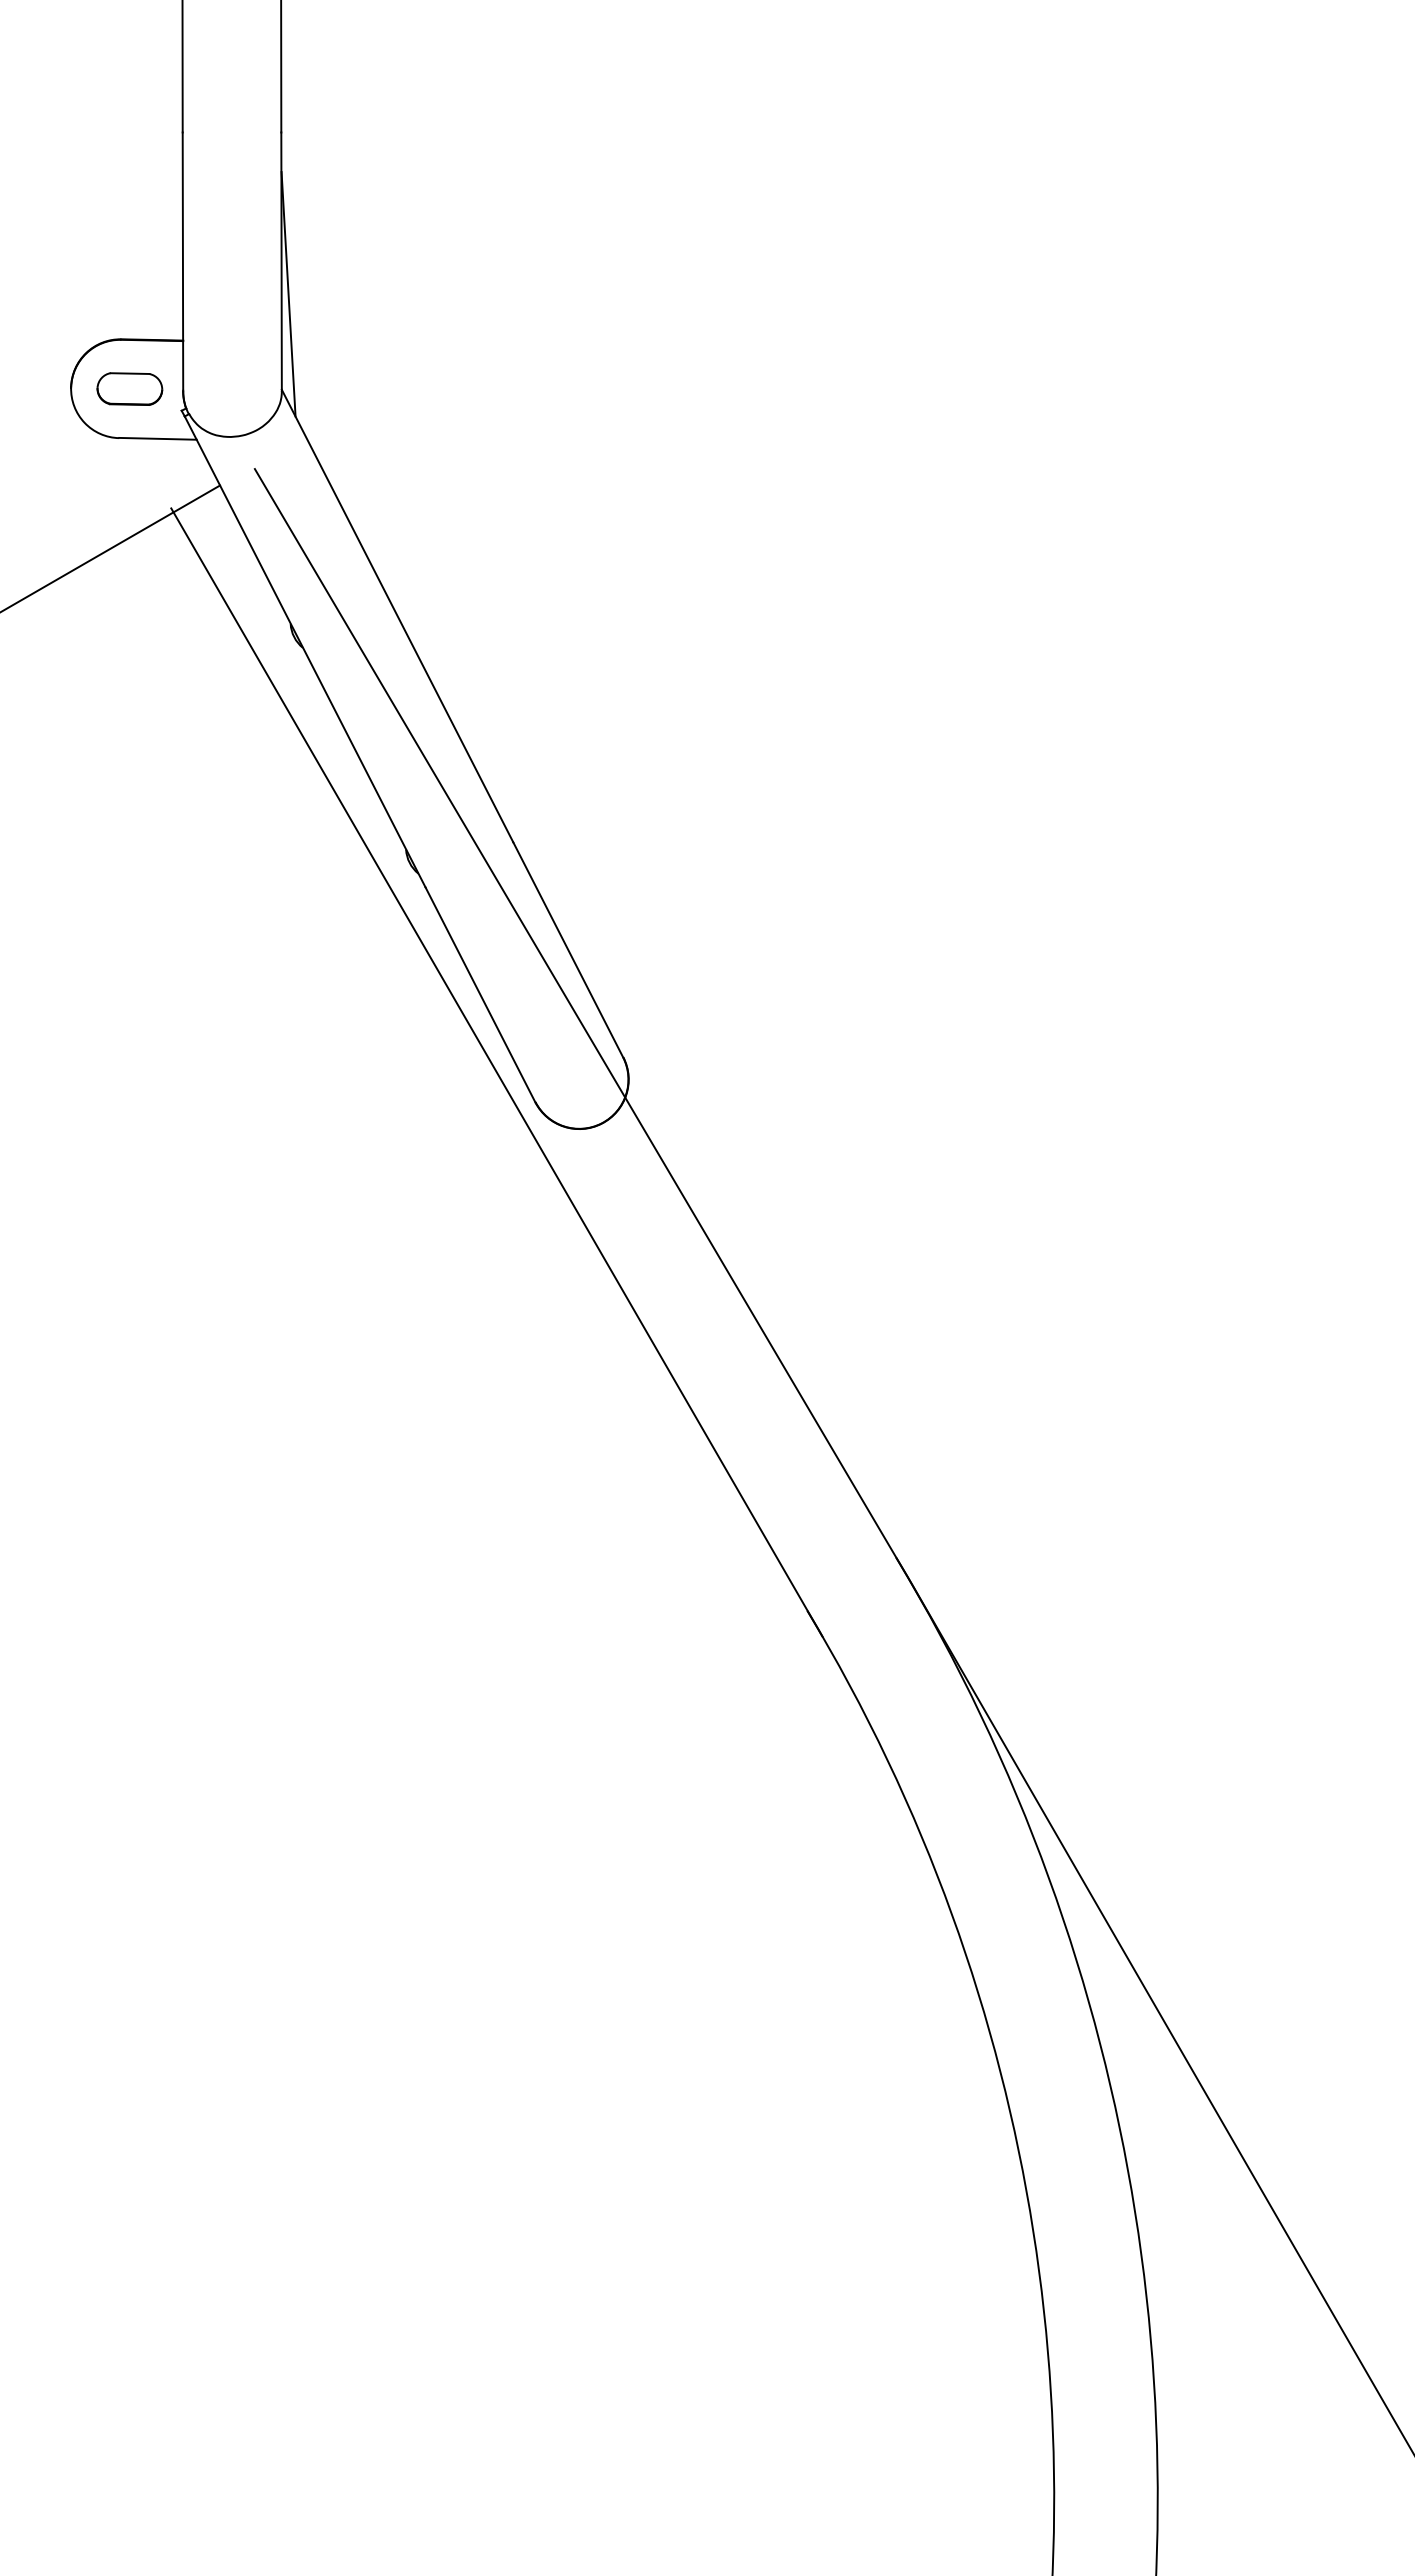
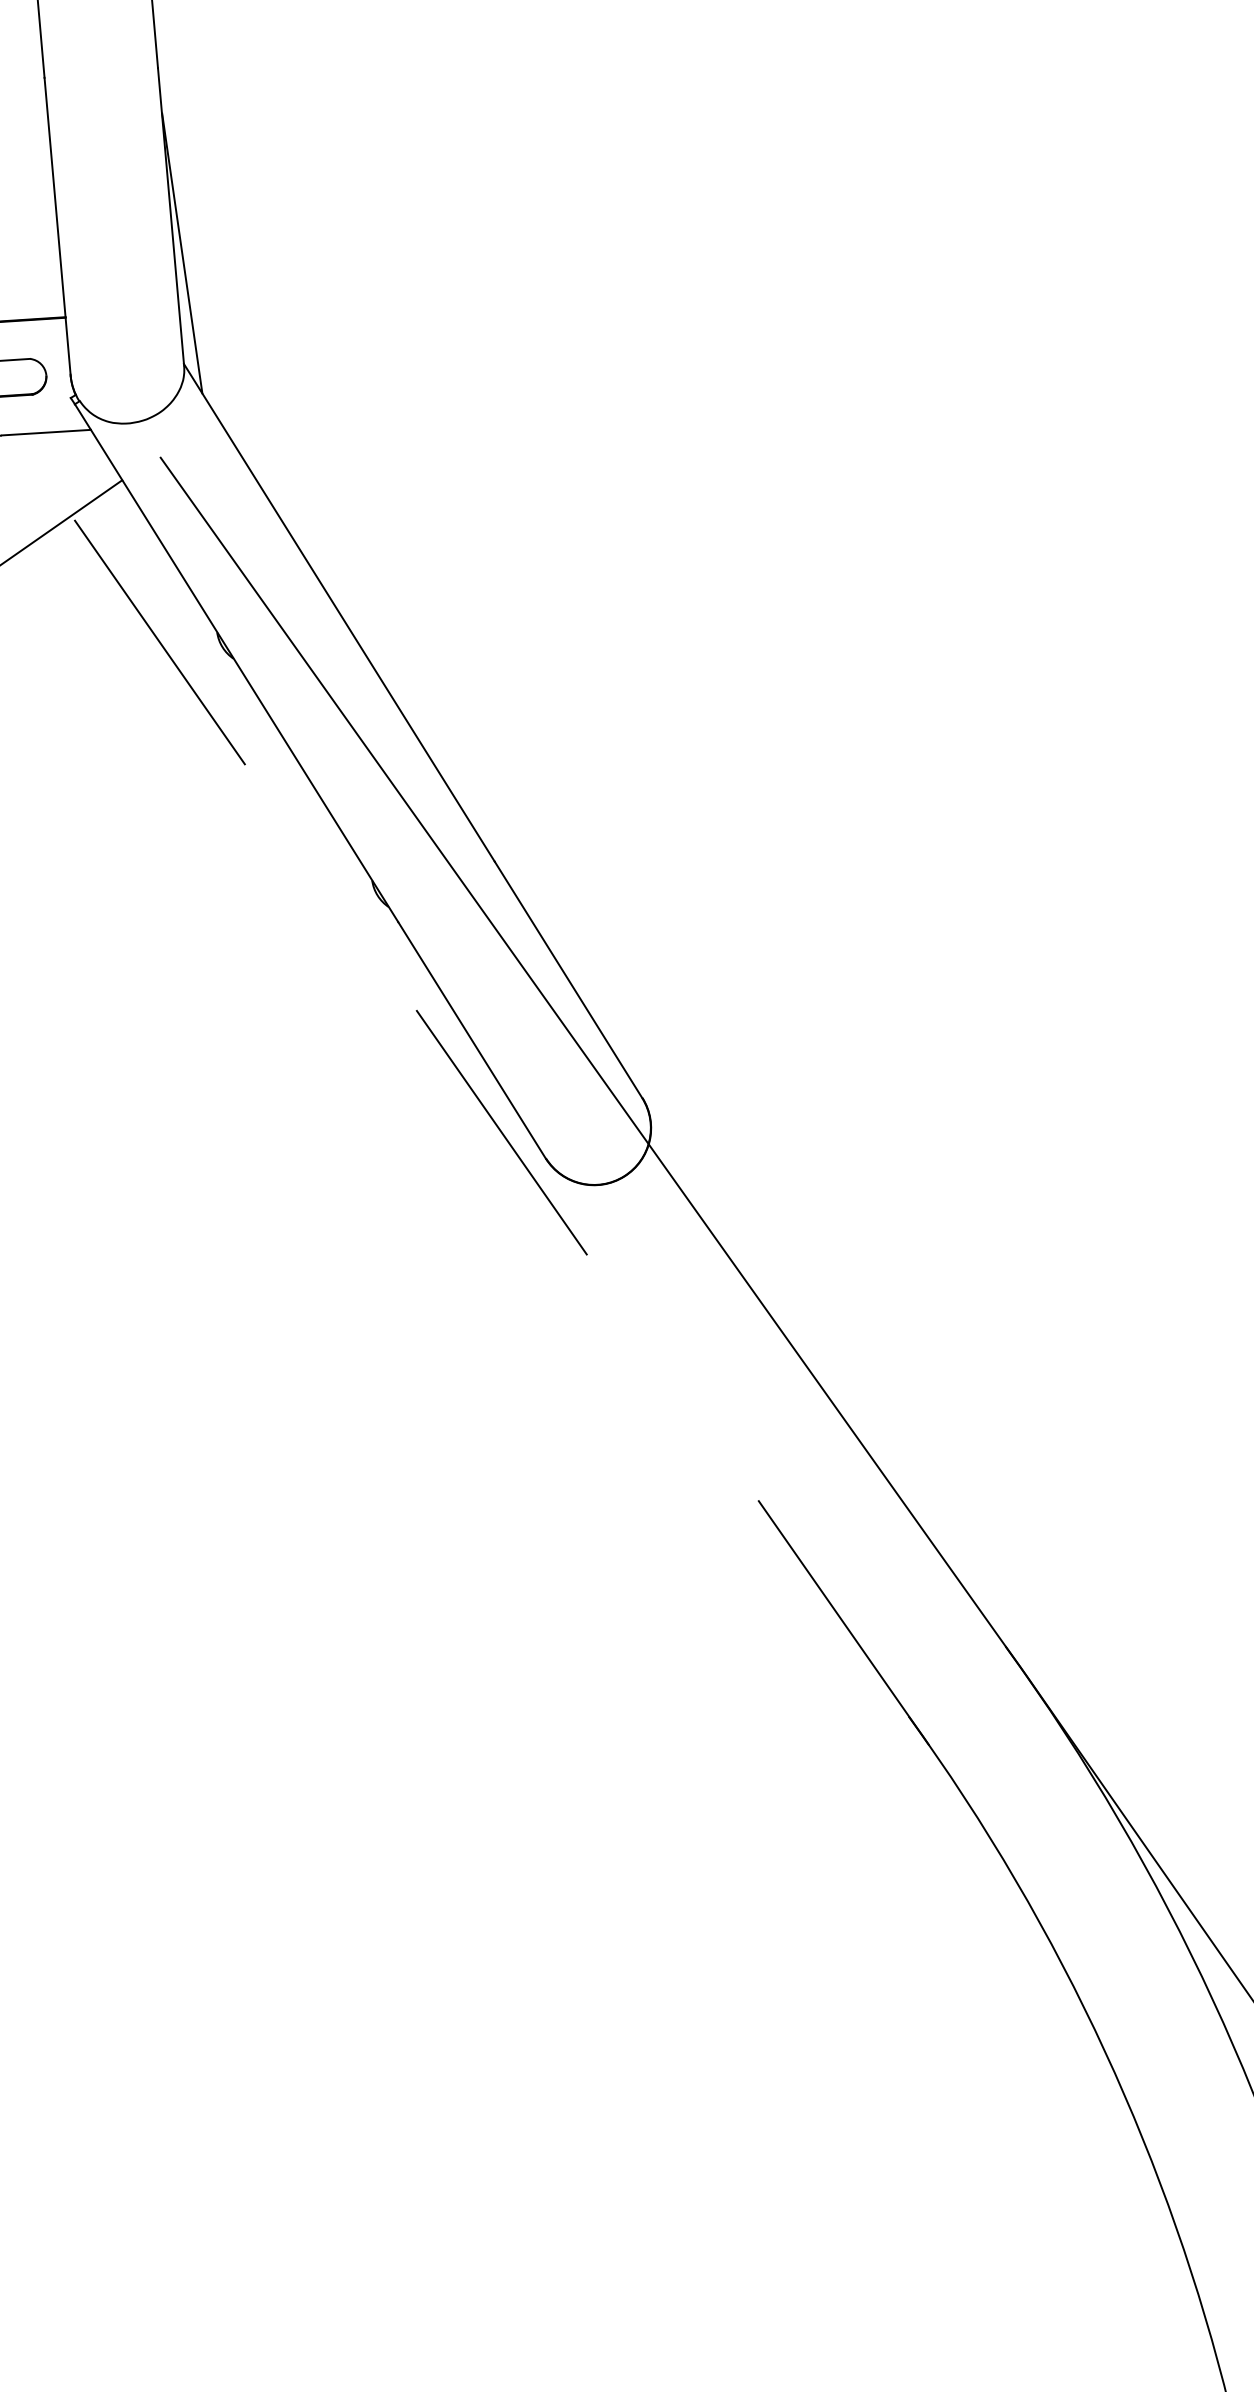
line: (496, 1071) -> (498, 1126), solid -> dashed

